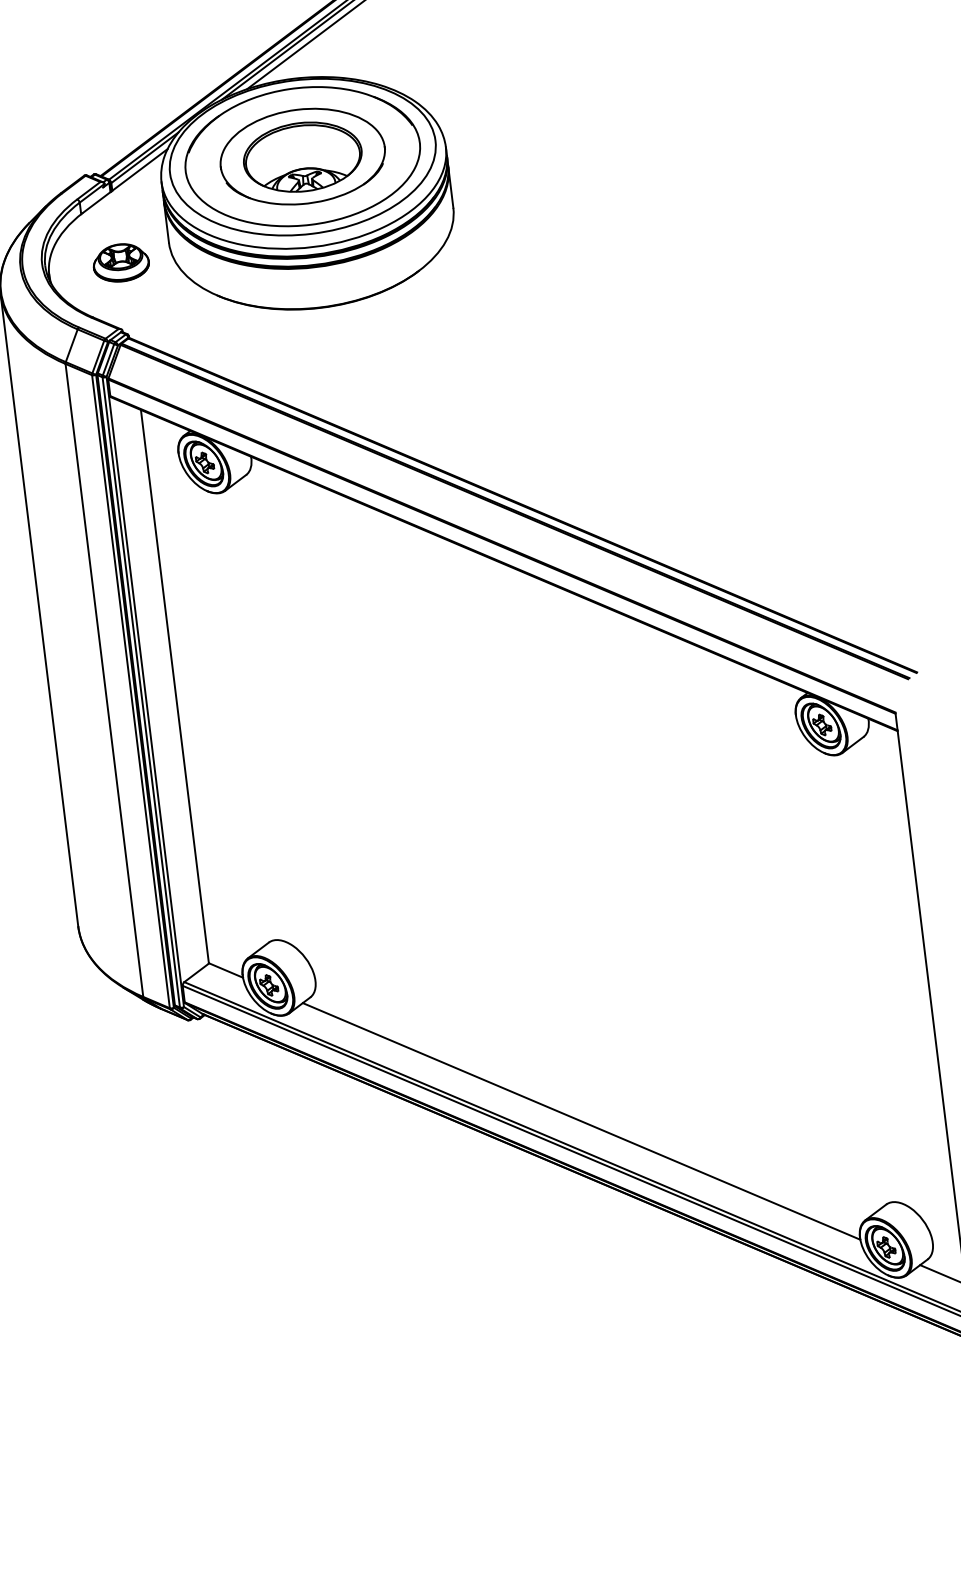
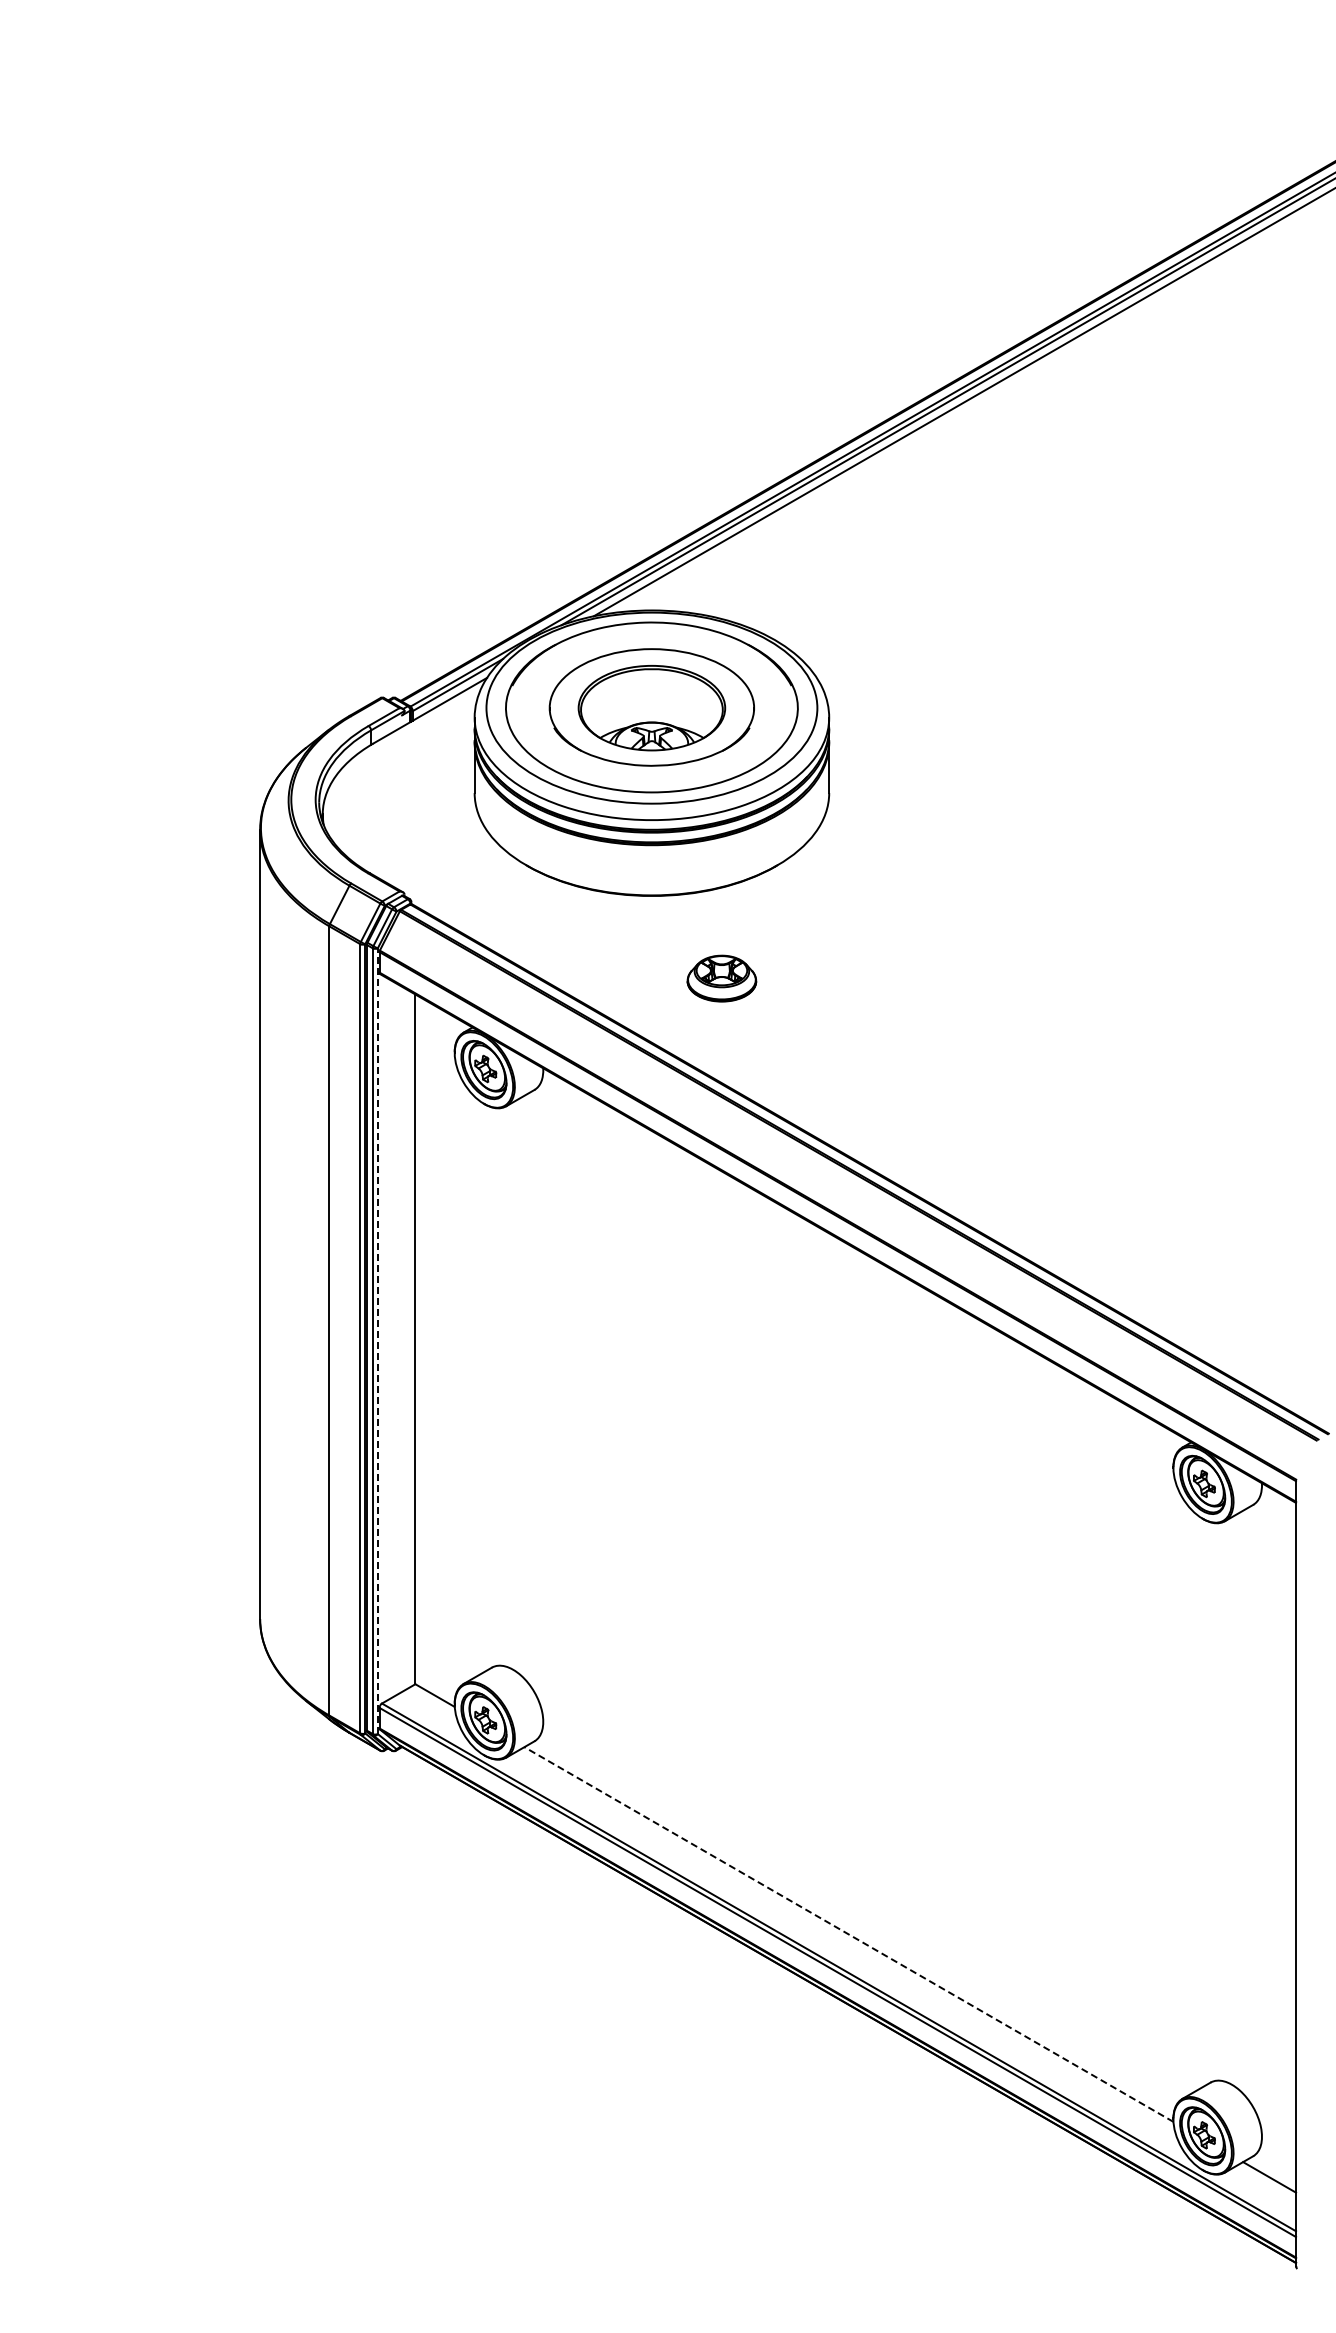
part: (120, 262) -> (721, 978), moved
line: (145, 692) -> (377, 1341), solid -> dashed
line: (581, 1121) -> (848, 1934), solid -> dashed

